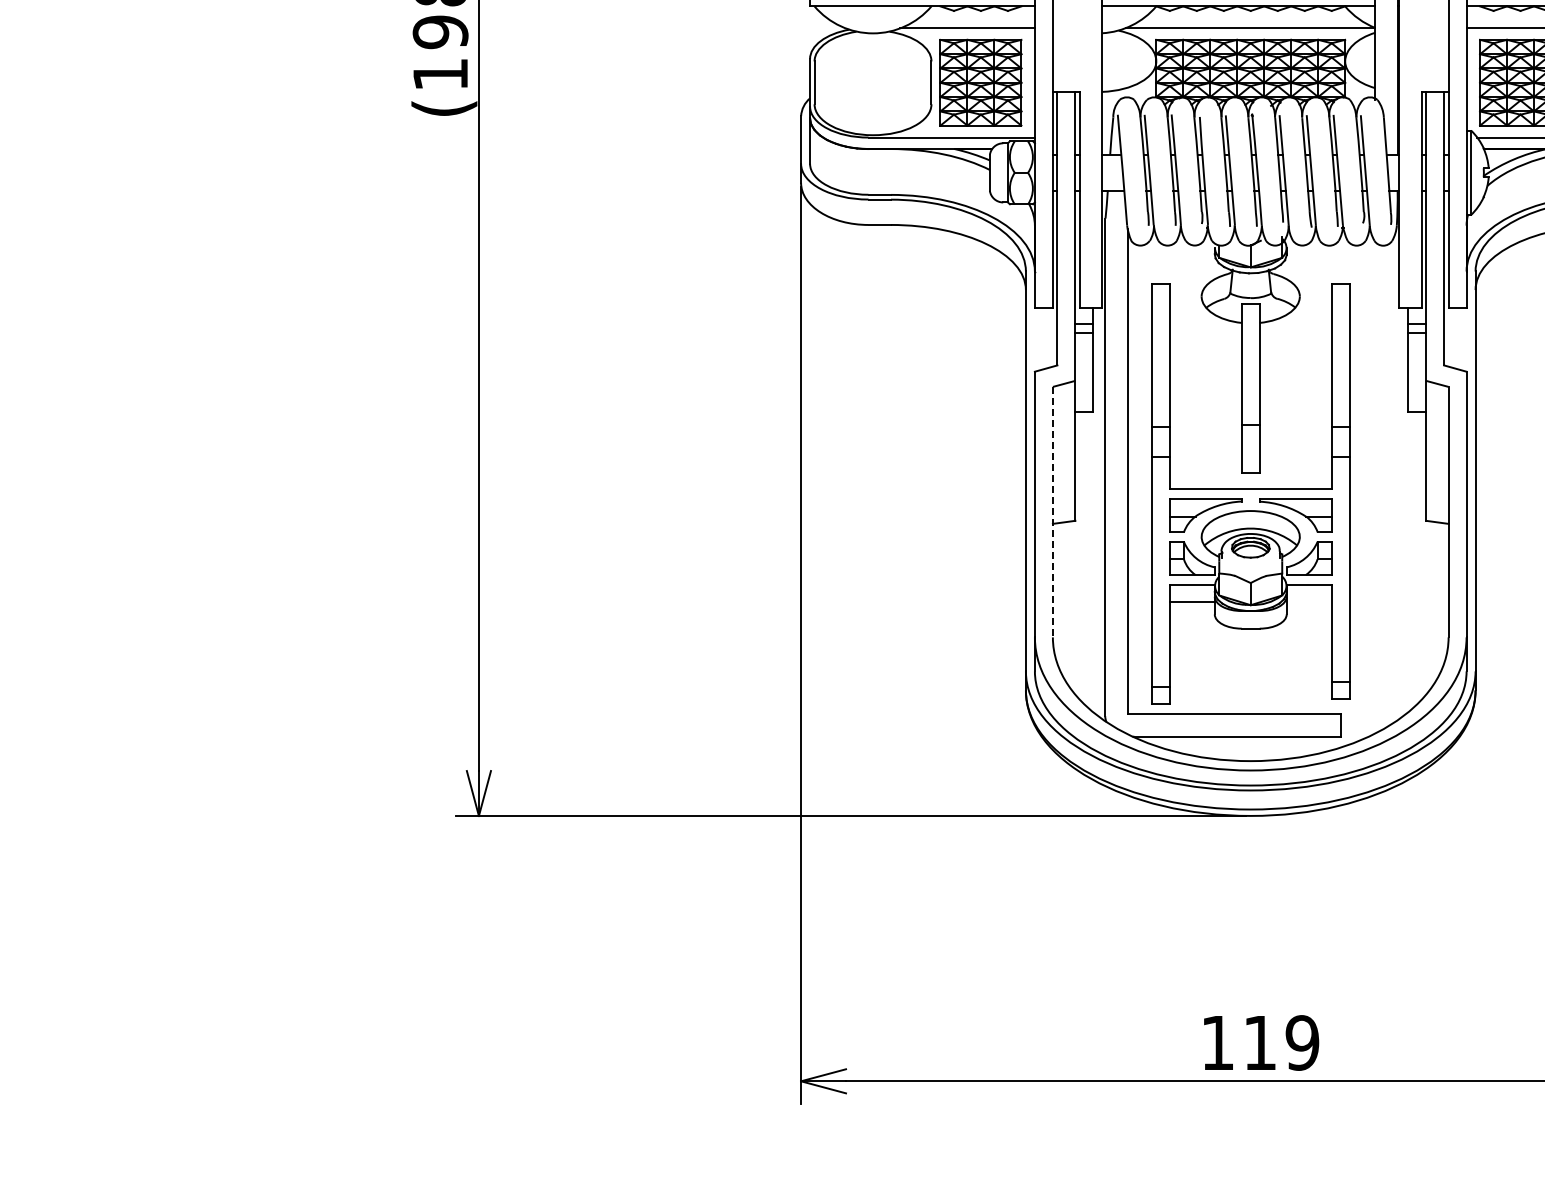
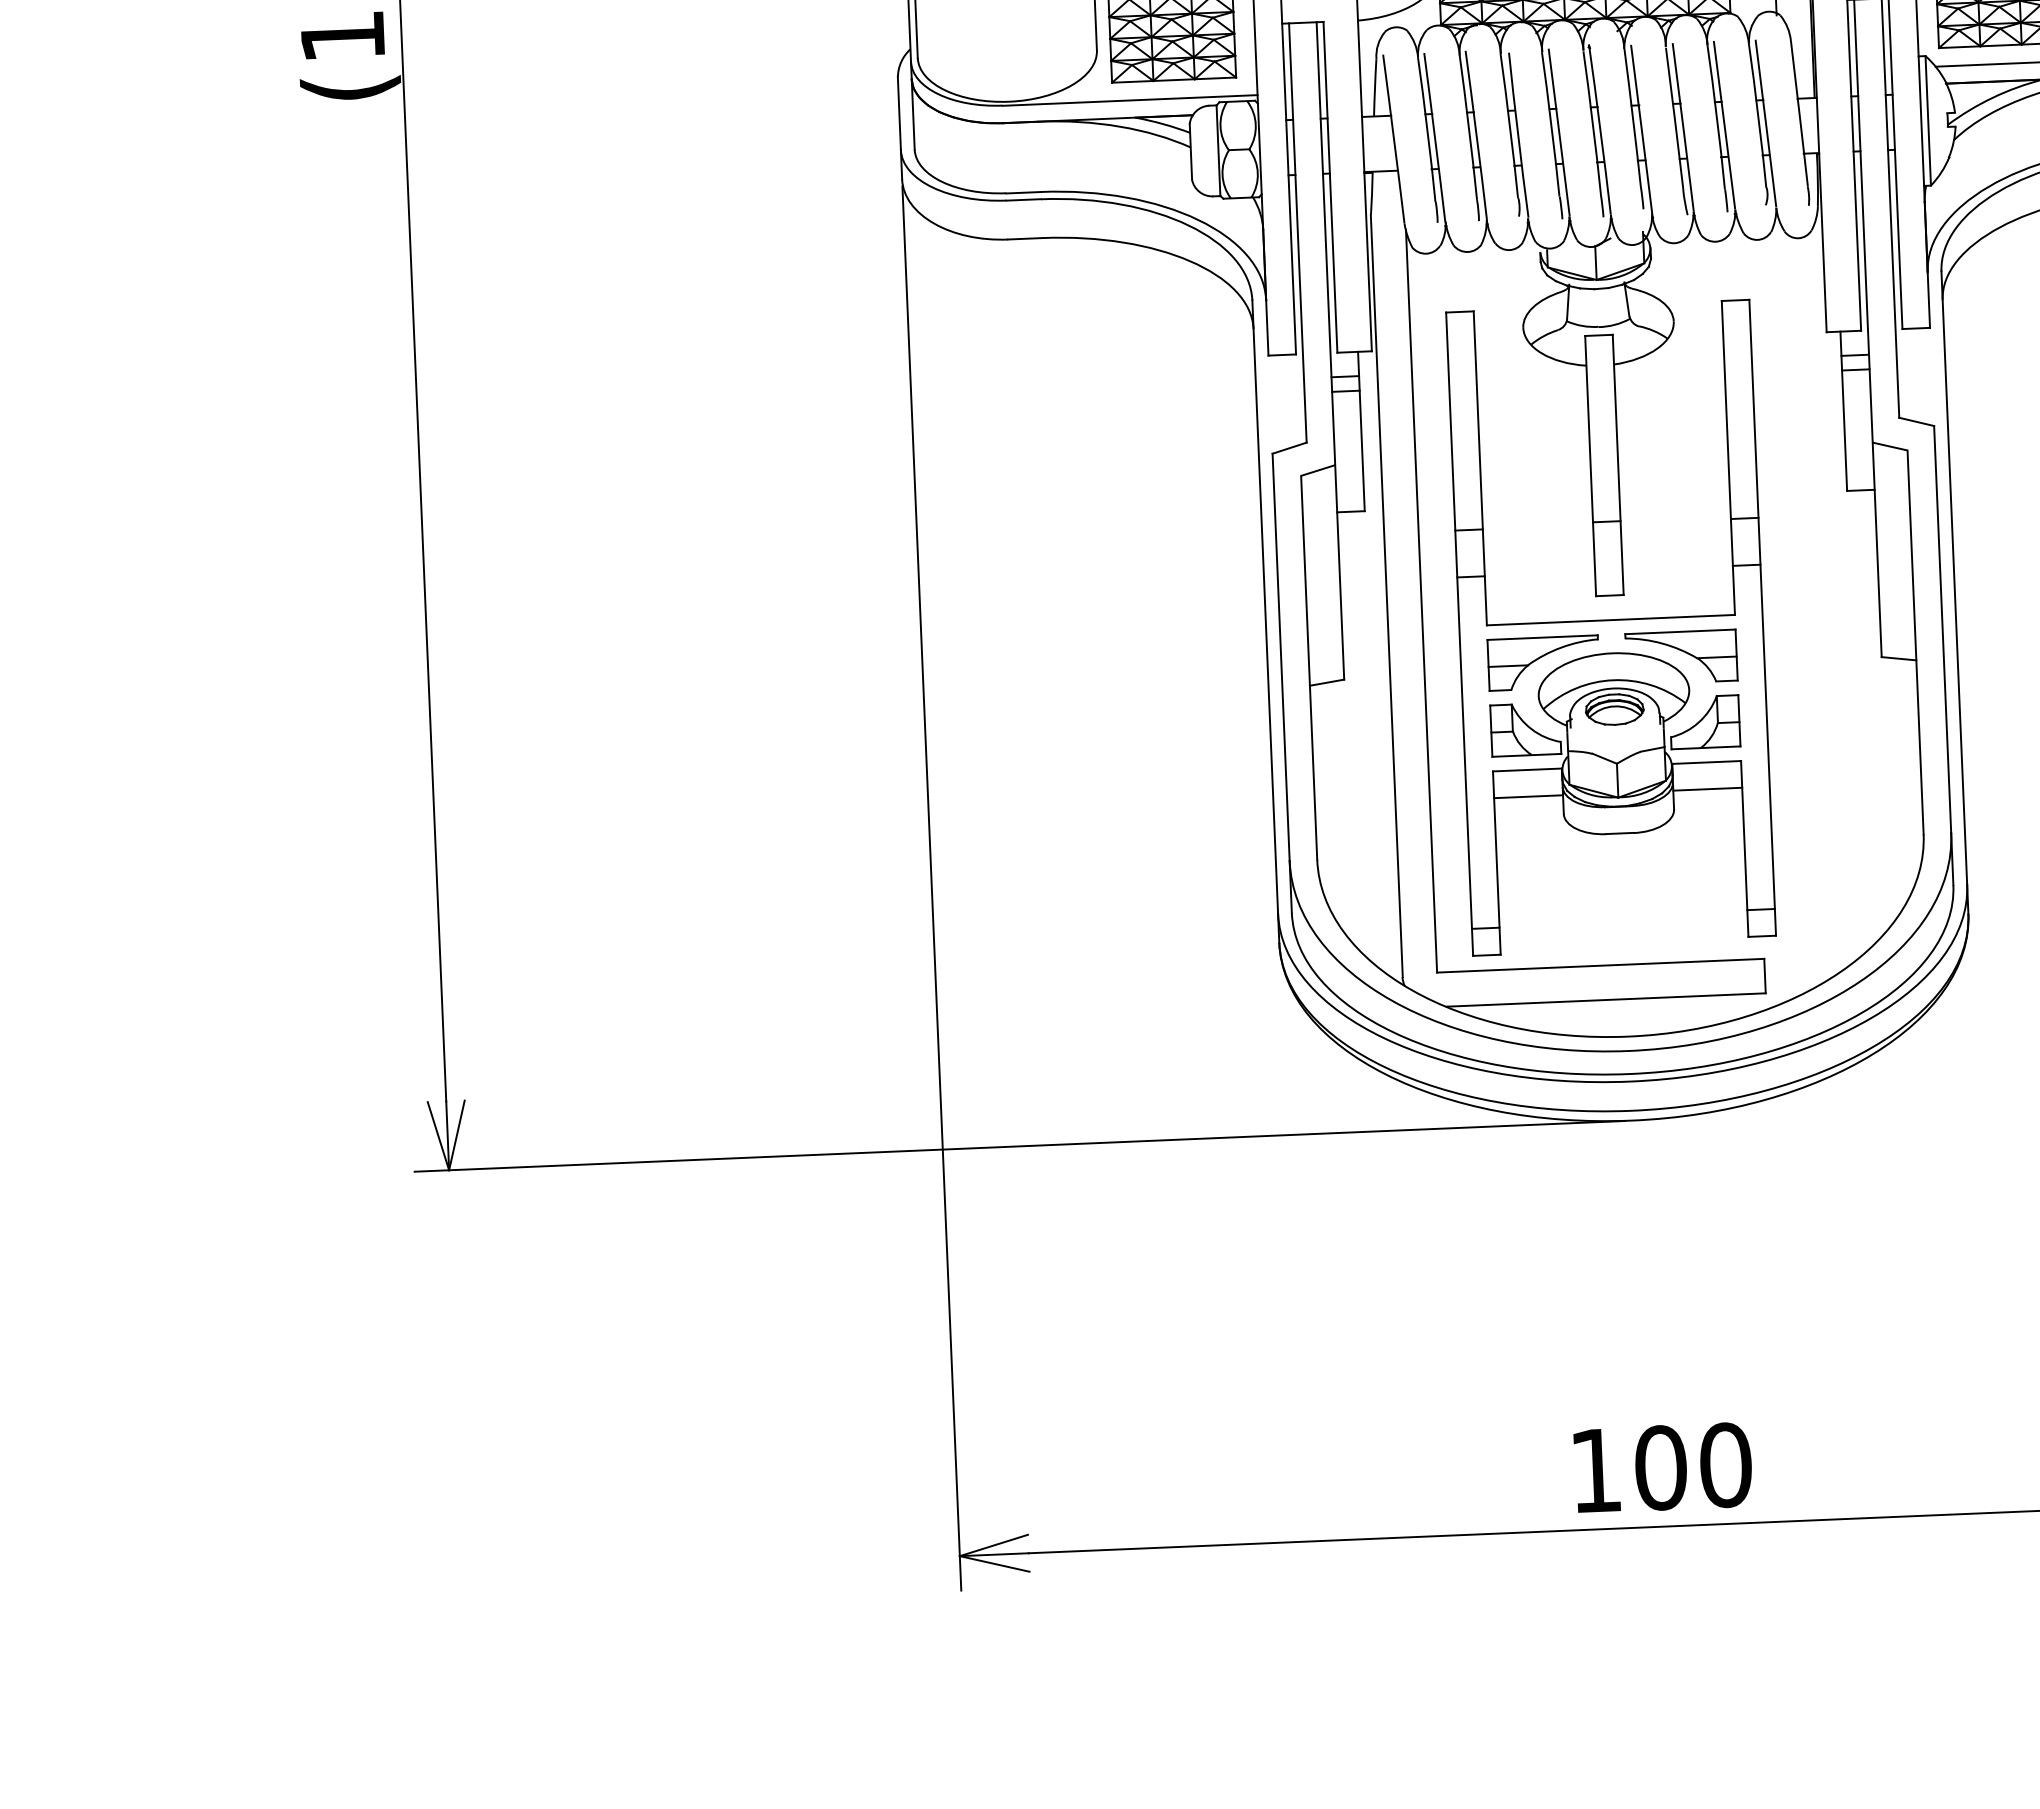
line: (1052, 512) -> (1308, 668), dashed -> solid
line: (1308, 602) -> (1706, 789), added
text: (1281, 1042) -> (1693, 1465), 119 -> 100

